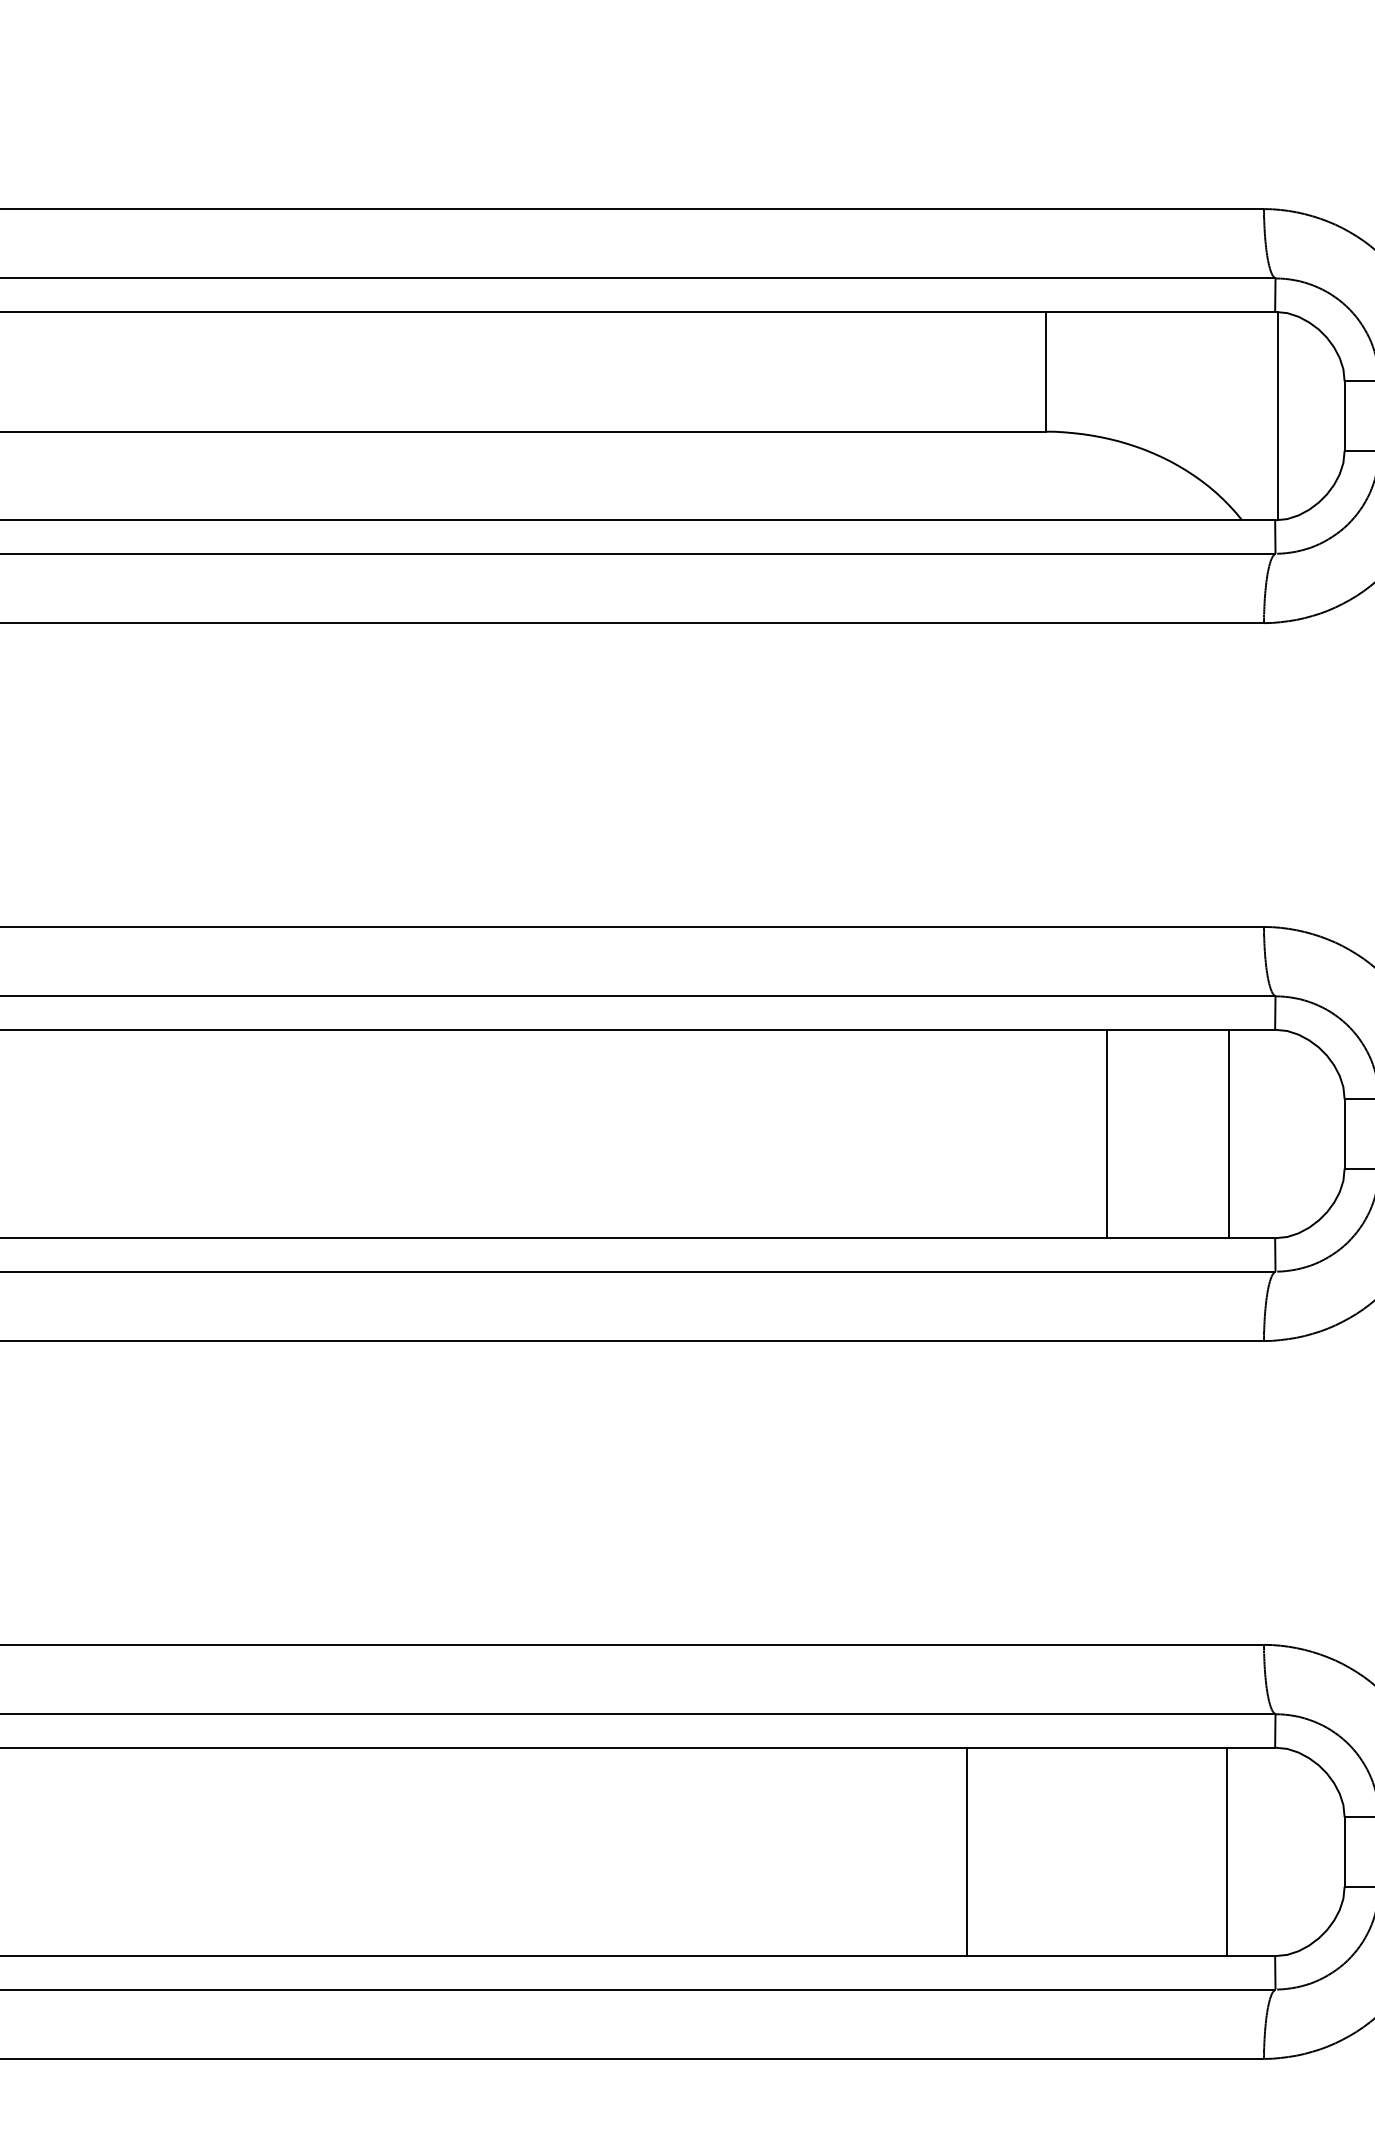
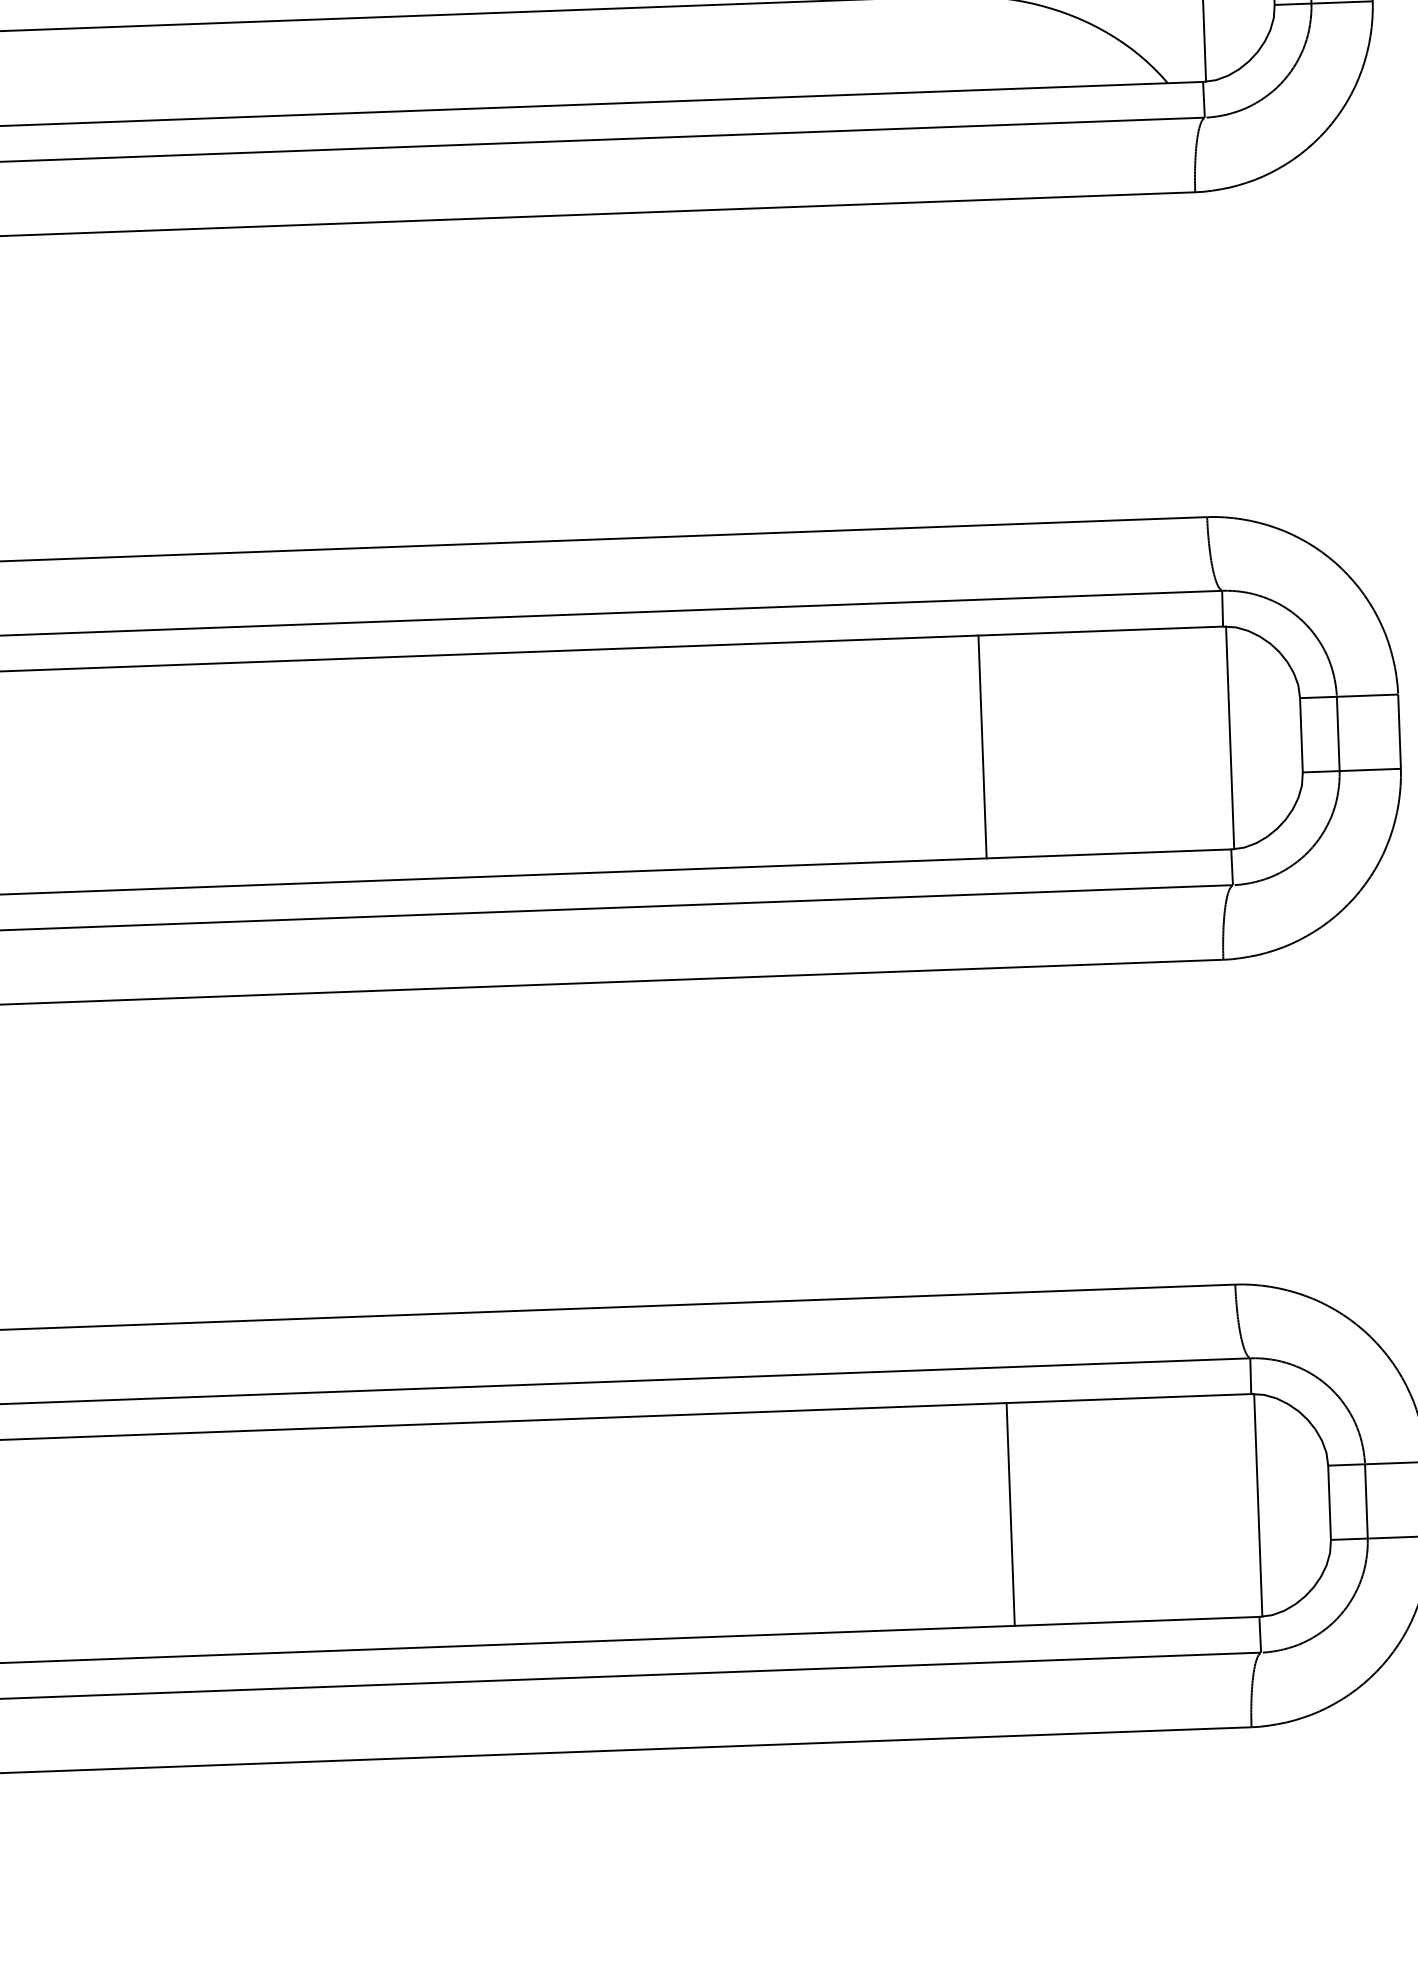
line: (1107, 1133) -> (982, 746), moved
line: (1228, 1133) -> (1229, 737), moved
line: (967, 1851) -> (1010, 1514), moved
line: (1226, 1851) -> (1257, 1504), moved

